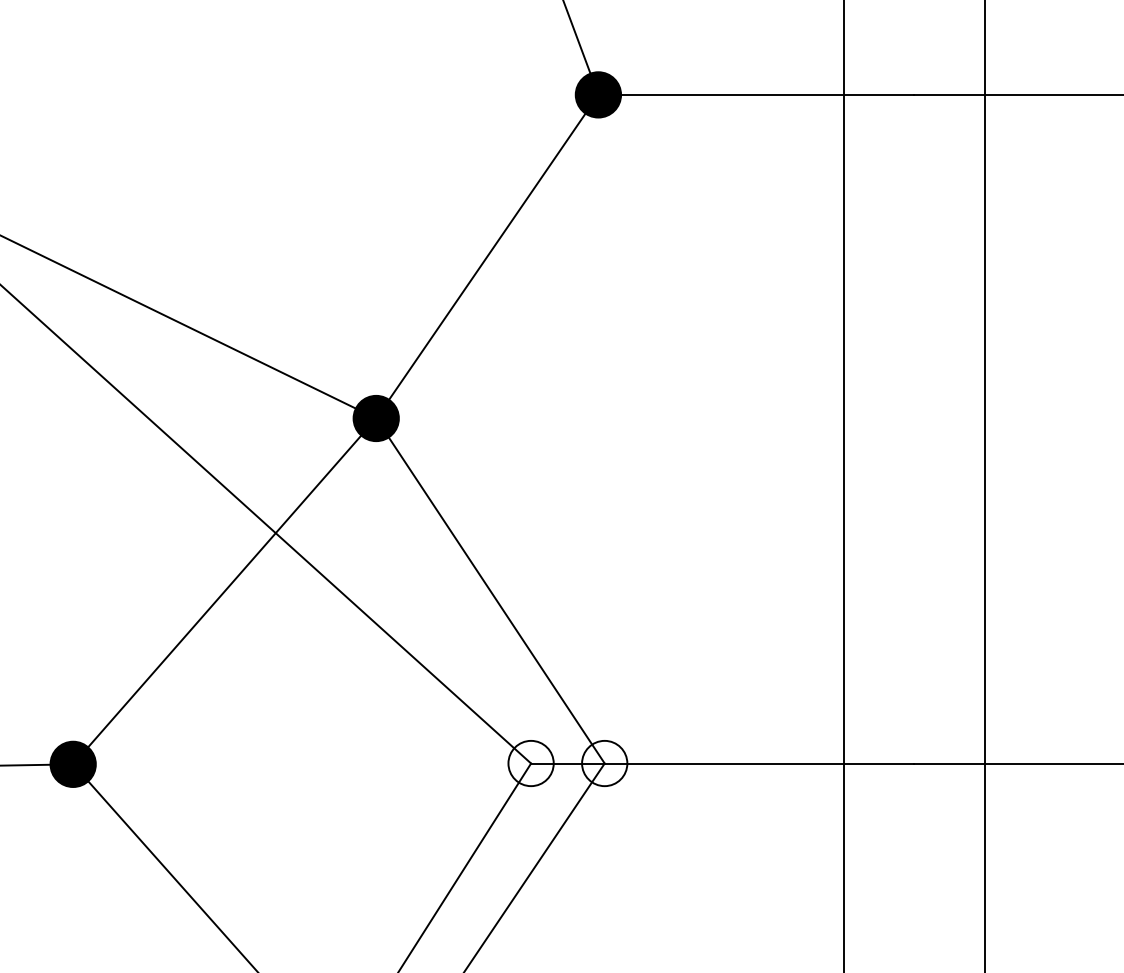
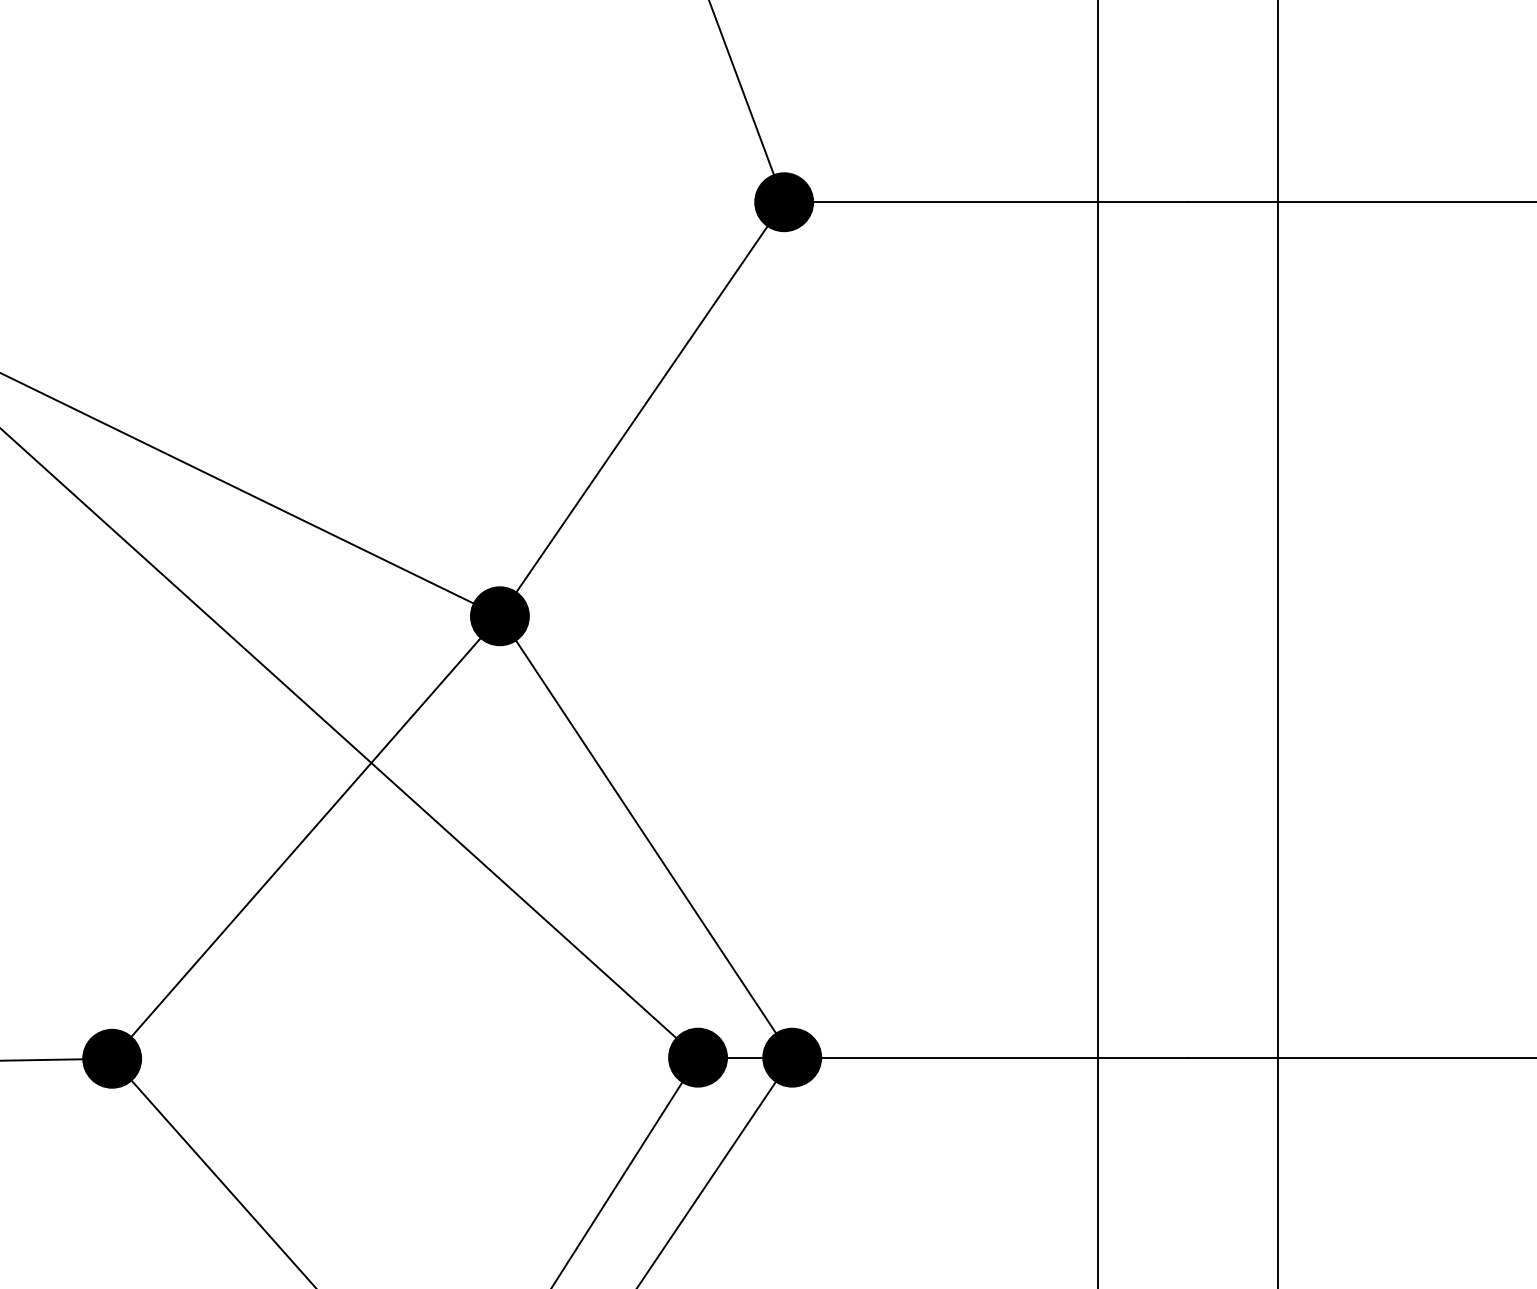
fill: (531, 763) -> (698, 1057), added
fill: (604, 763) -> (792, 1057), added

